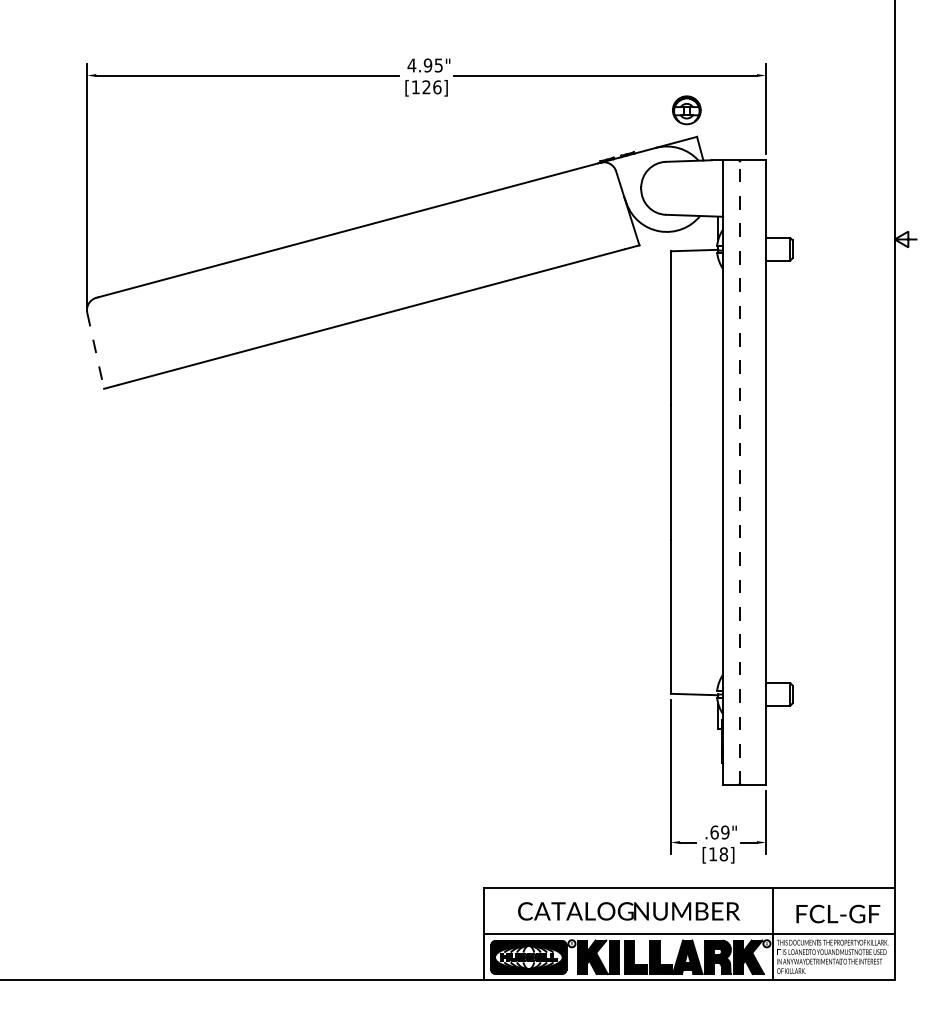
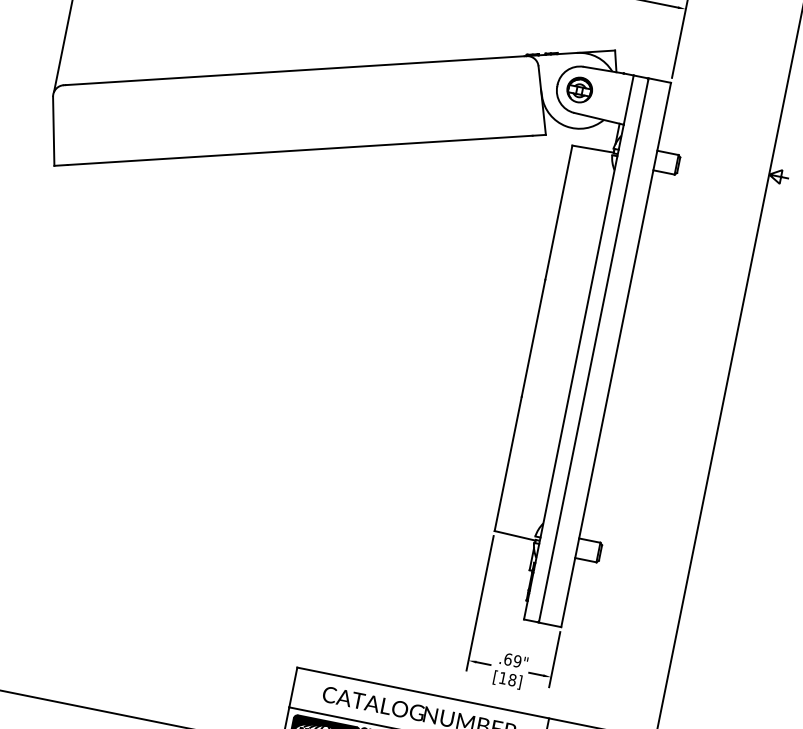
part: (686, 110) -> (579, 90), moved
line: (95, 350) -> (53, 130), dashed -> solid
line: (740, 472) -> (593, 350), dashed -> solid

